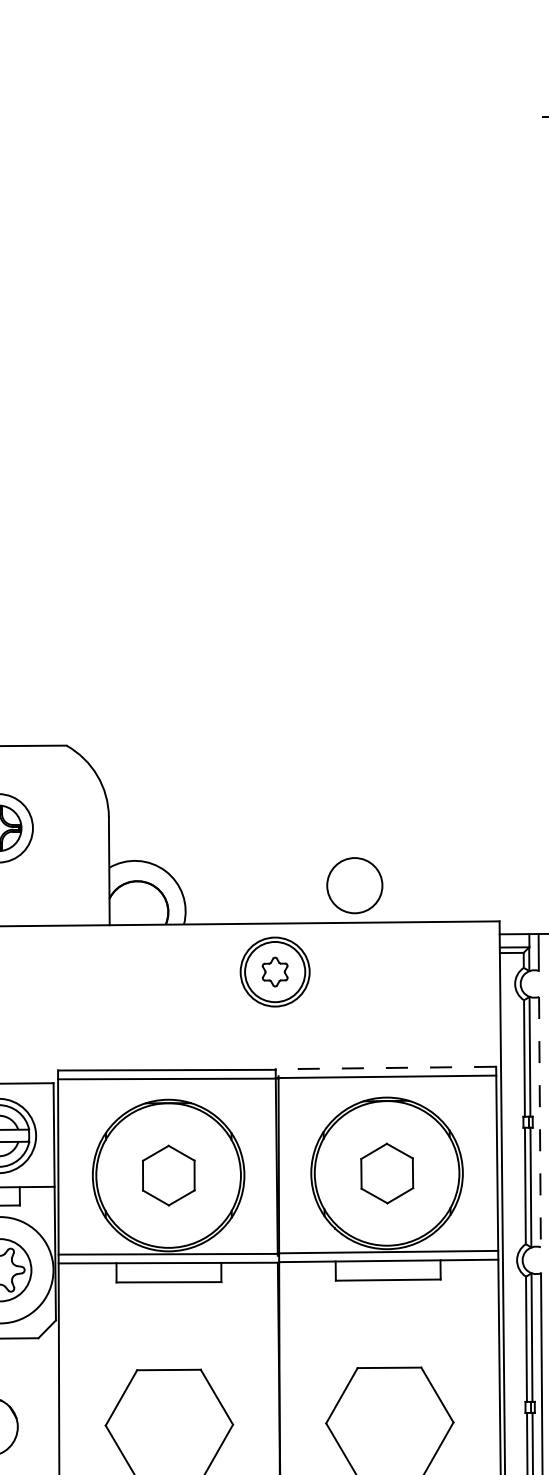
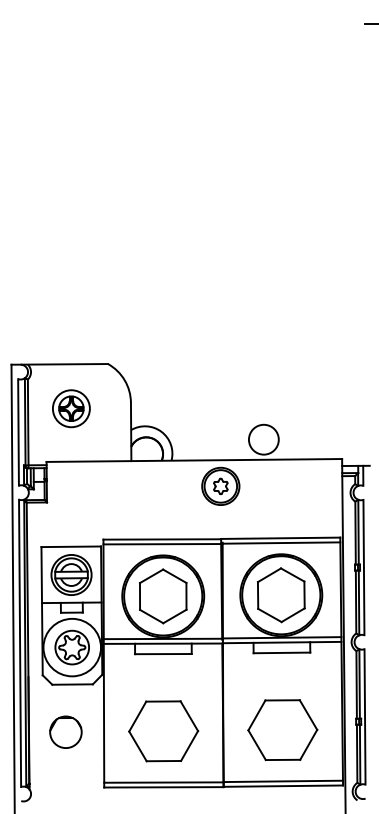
line: (385, 1068) -> (280, 538), dashed -> solid
line: (539, 1122) -> (363, 567), dashed -> solid
part: (387, 1173) -> (281, 595), size x1.67
part: (169, 1175) -> (163, 596), size x1.67

